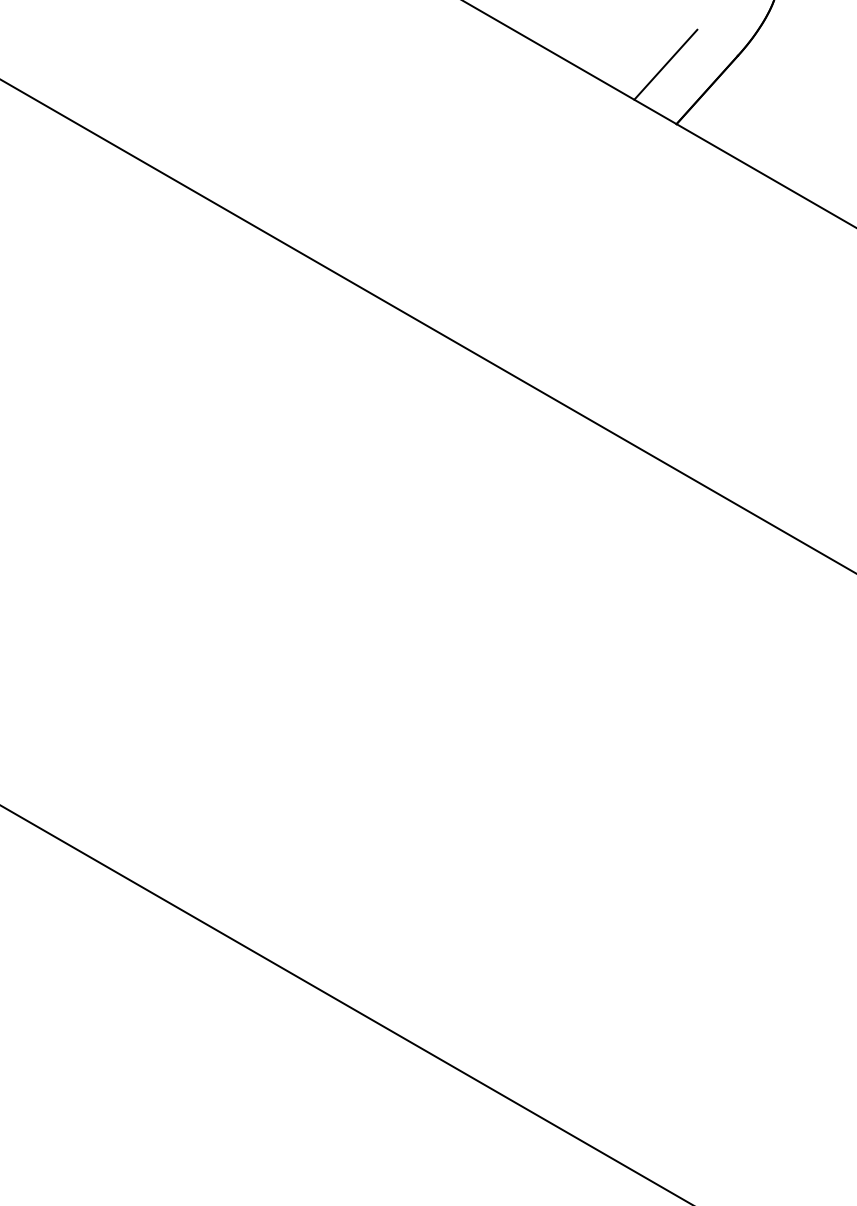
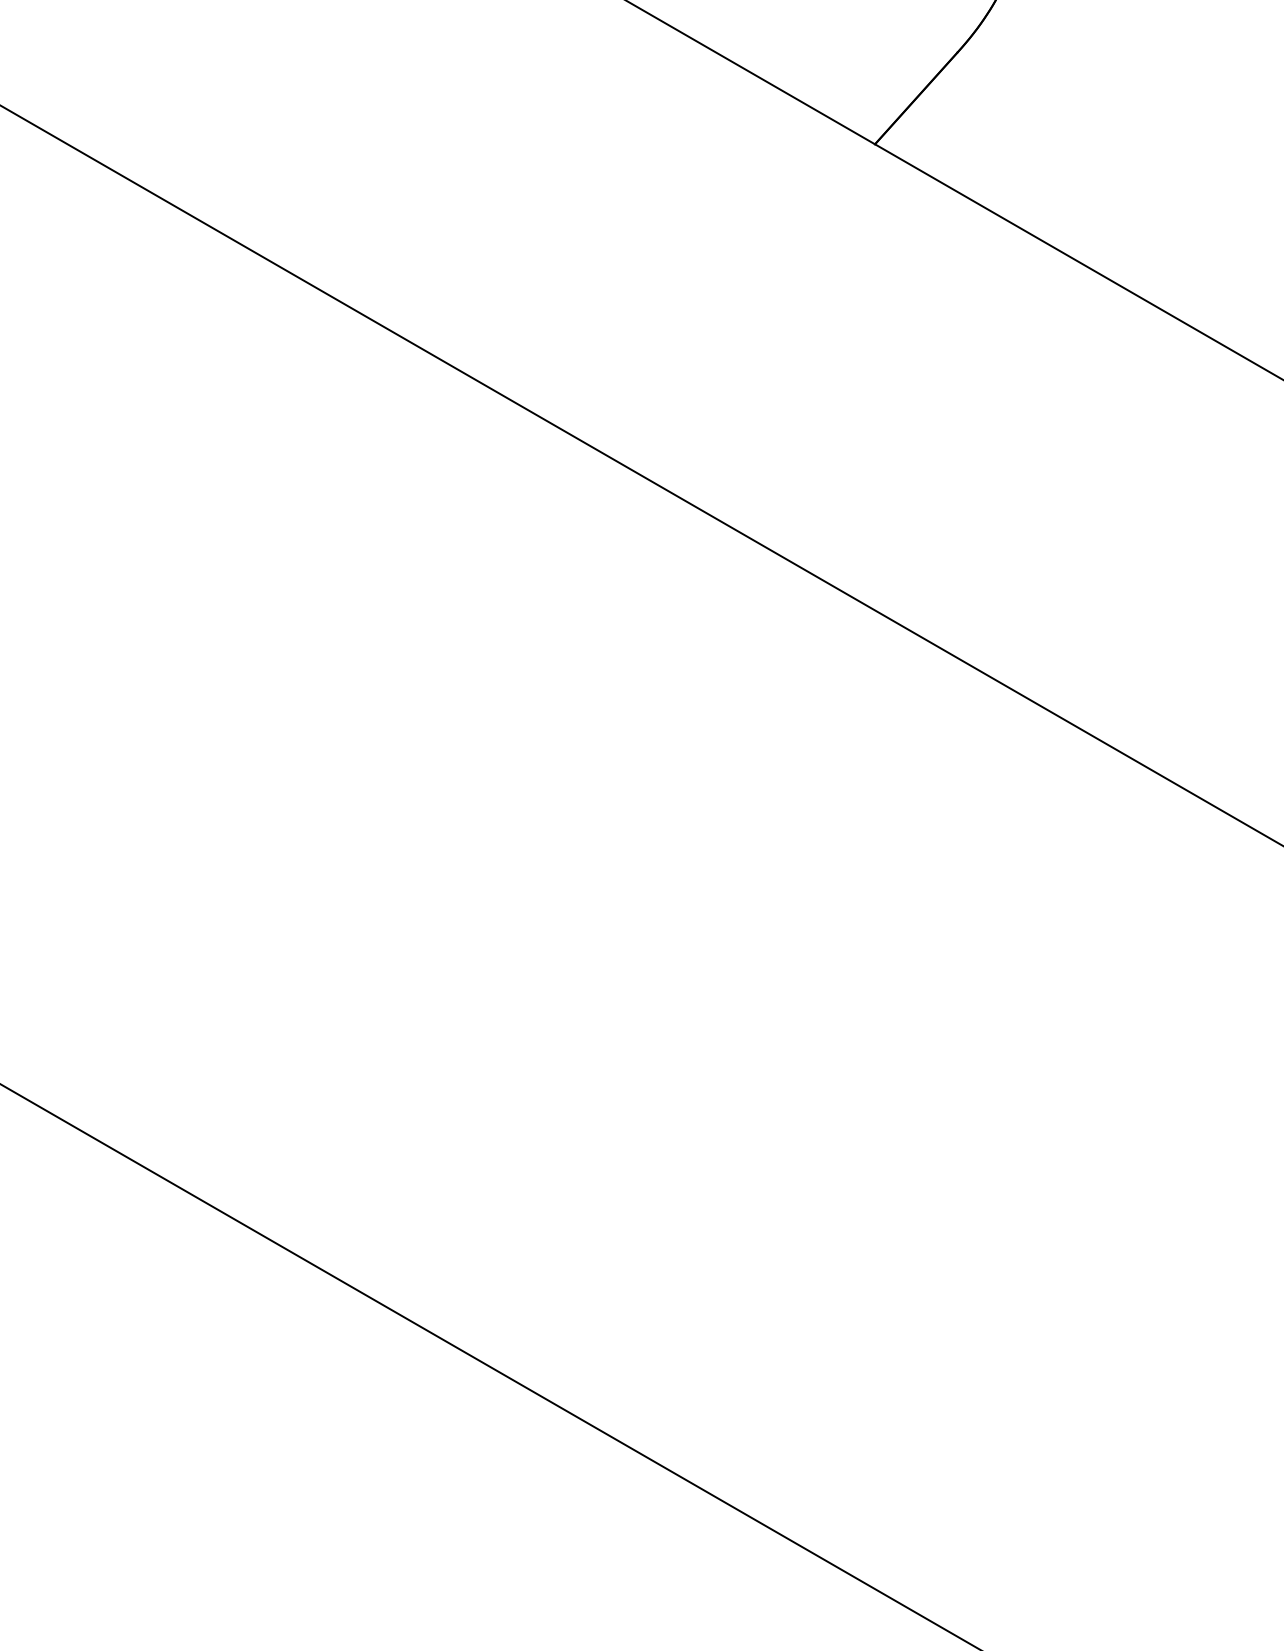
line: (665, 64) -> (860, 64), removed

